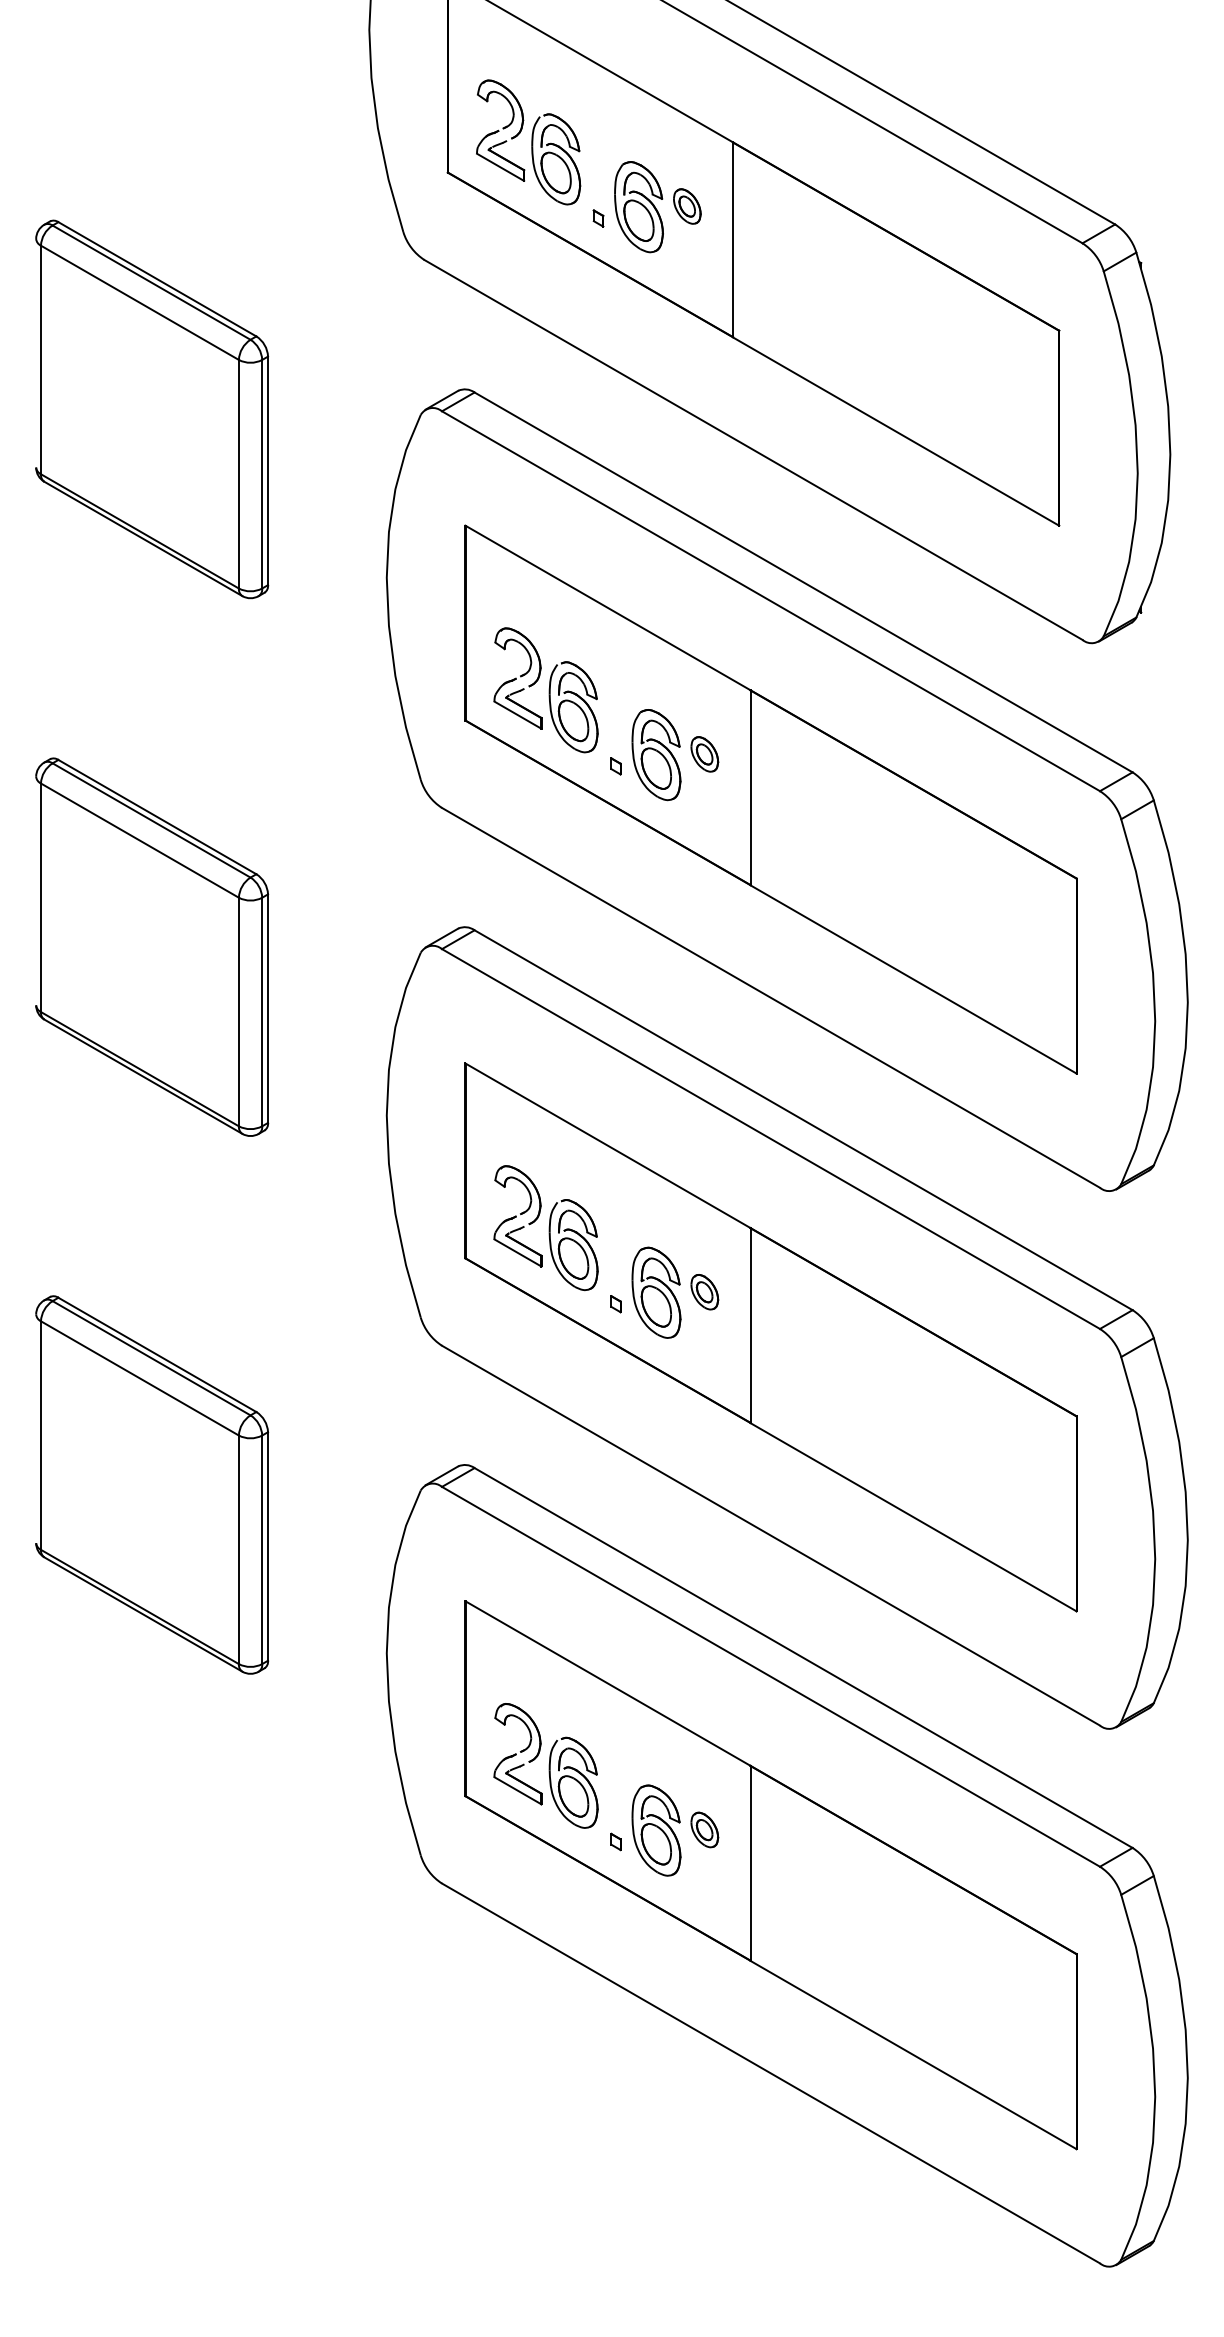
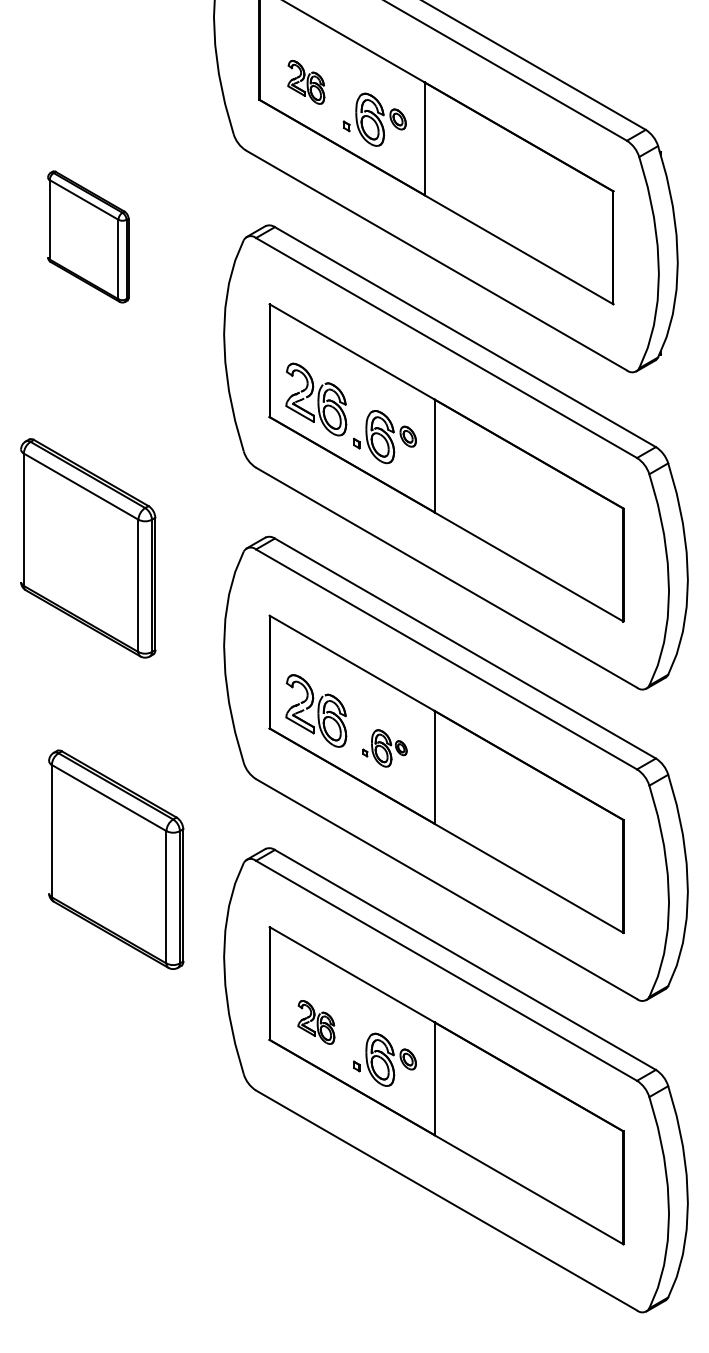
part: (529, 142) -> (306, 82), size x0.6
part: (152, 408) -> (88, 236), size x0.6
part: (663, 1292) -> (384, 748), size x0.7
part: (152, 1484) -> (116, 859), moved
part: (546, 1766) -> (316, 1022), size x0.6

